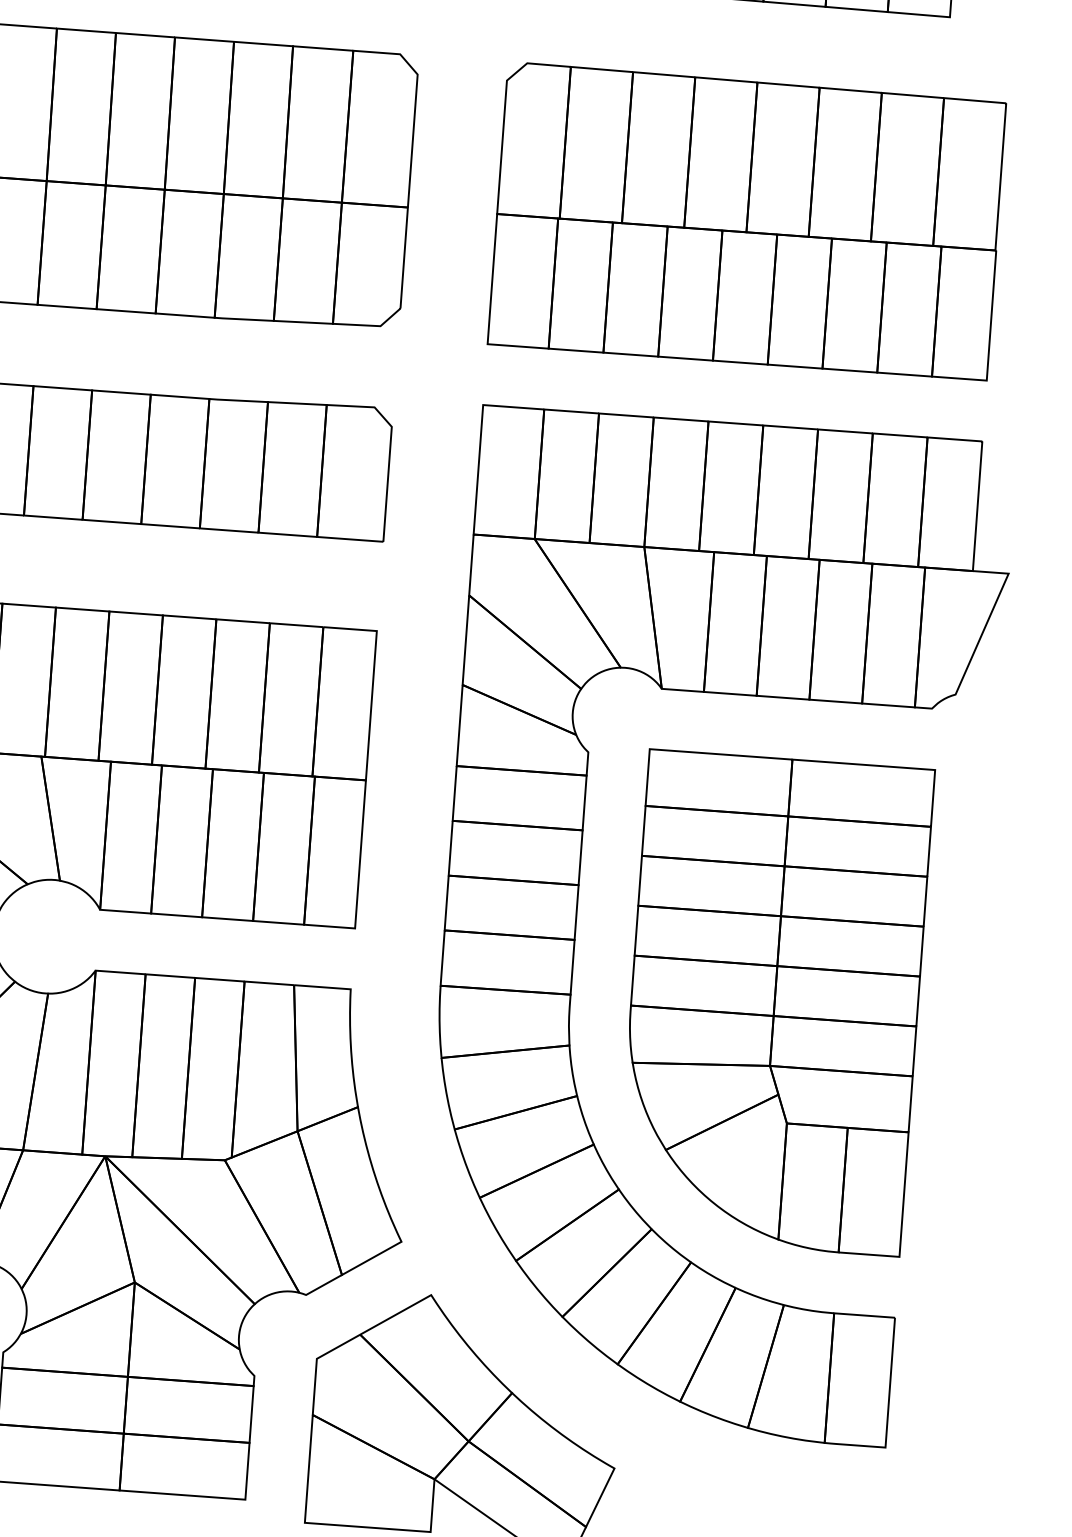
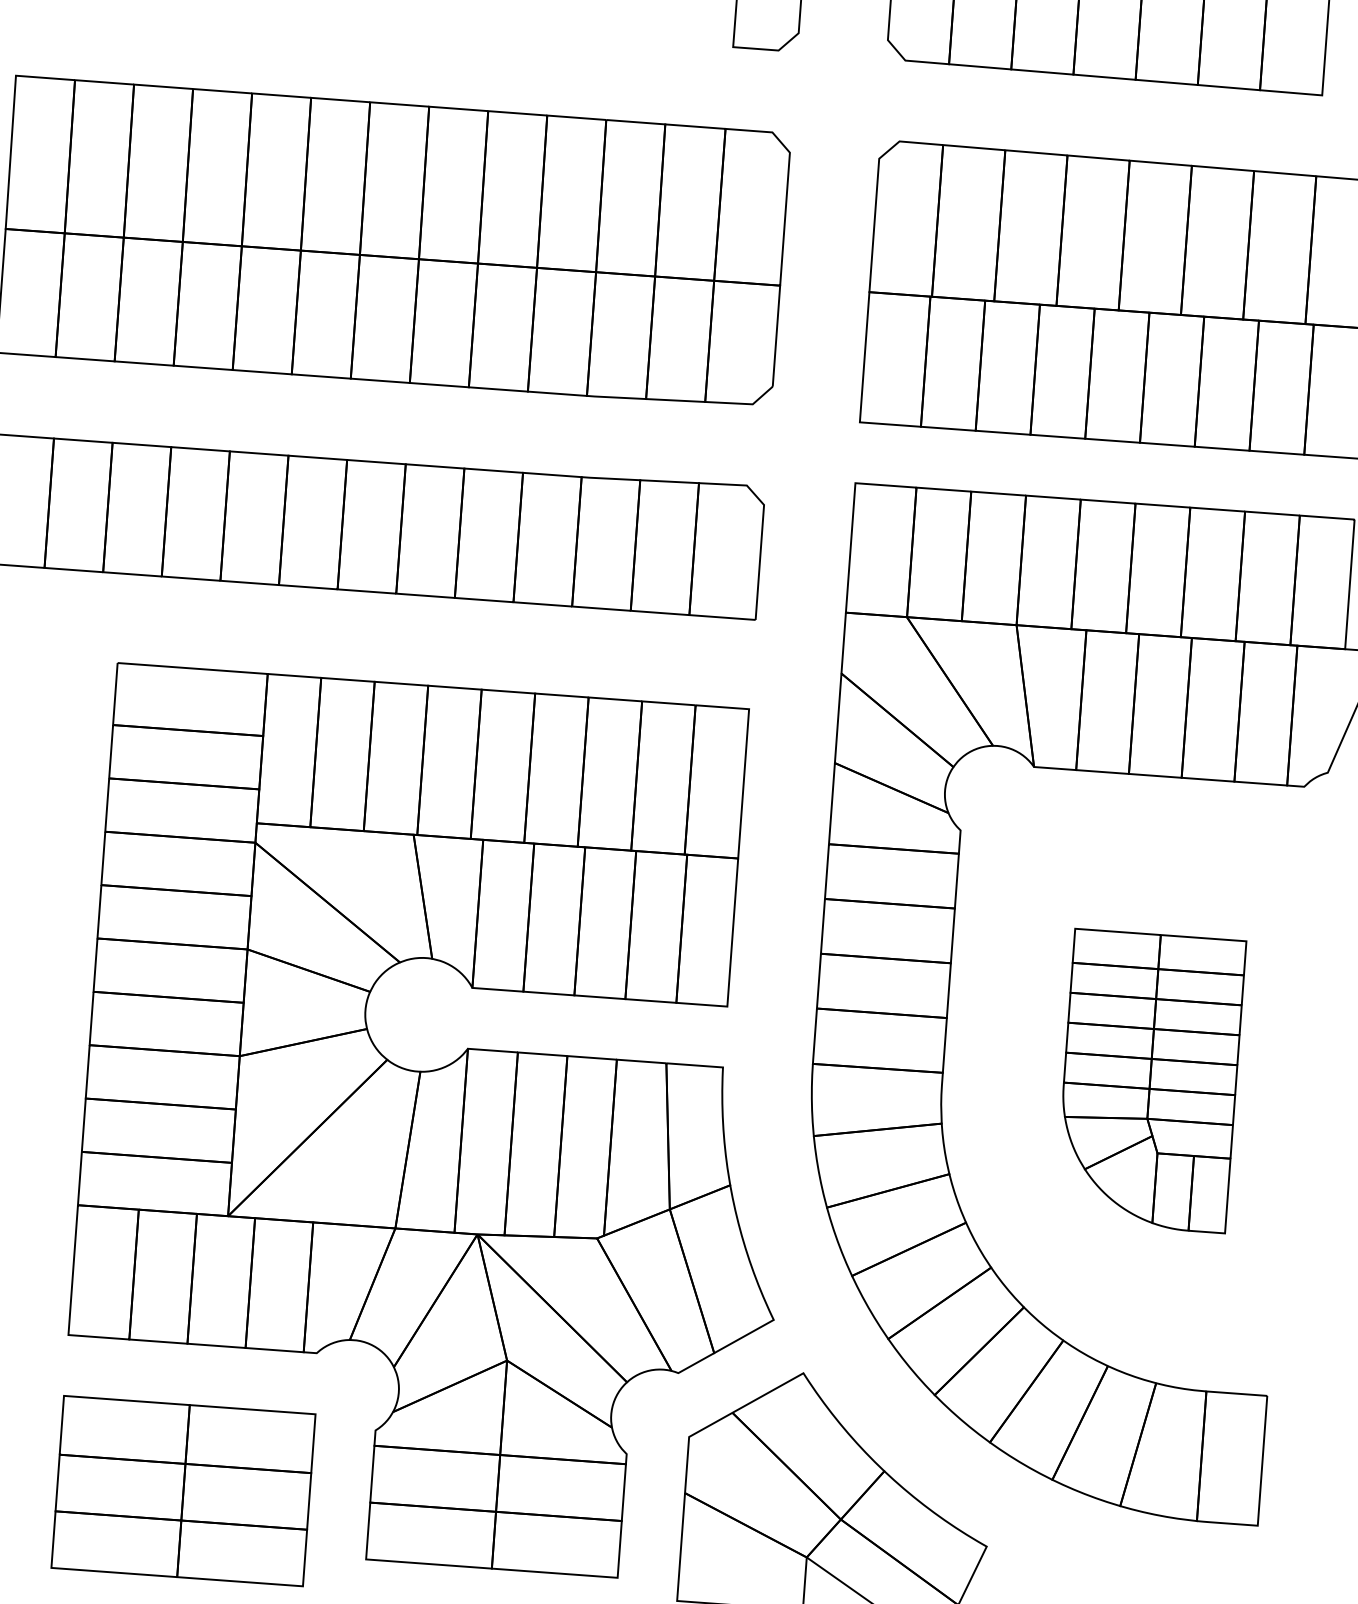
part: (782, 1002) -> (1154, 1080), size x0.6

